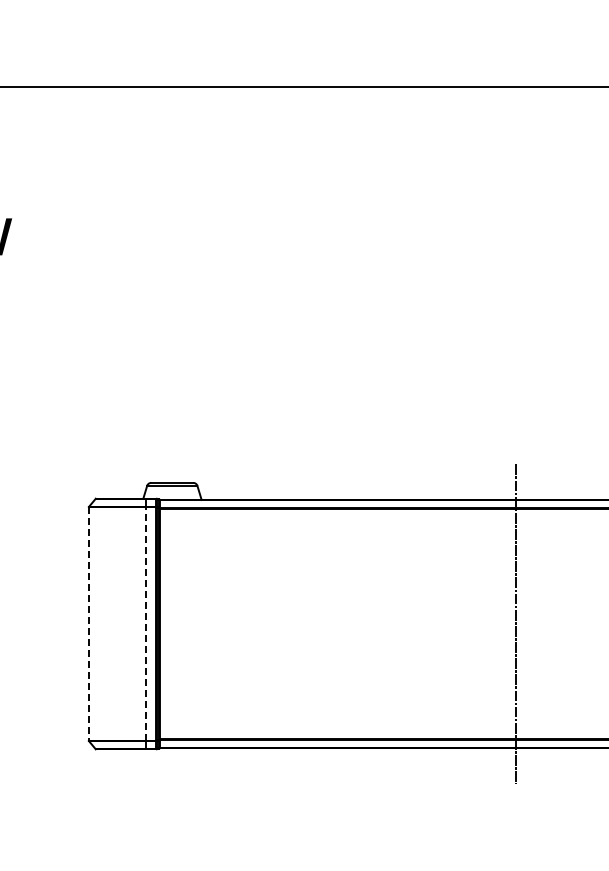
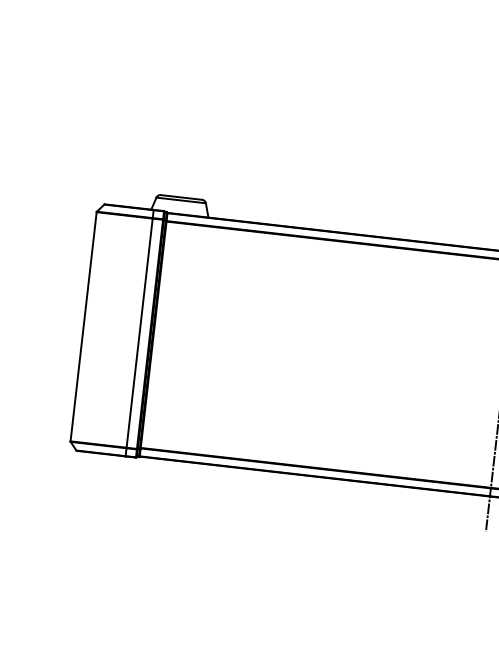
line: (88, 624) -> (83, 327), dashed -> solid
line: (145, 624) -> (139, 333), dashed -> solid

